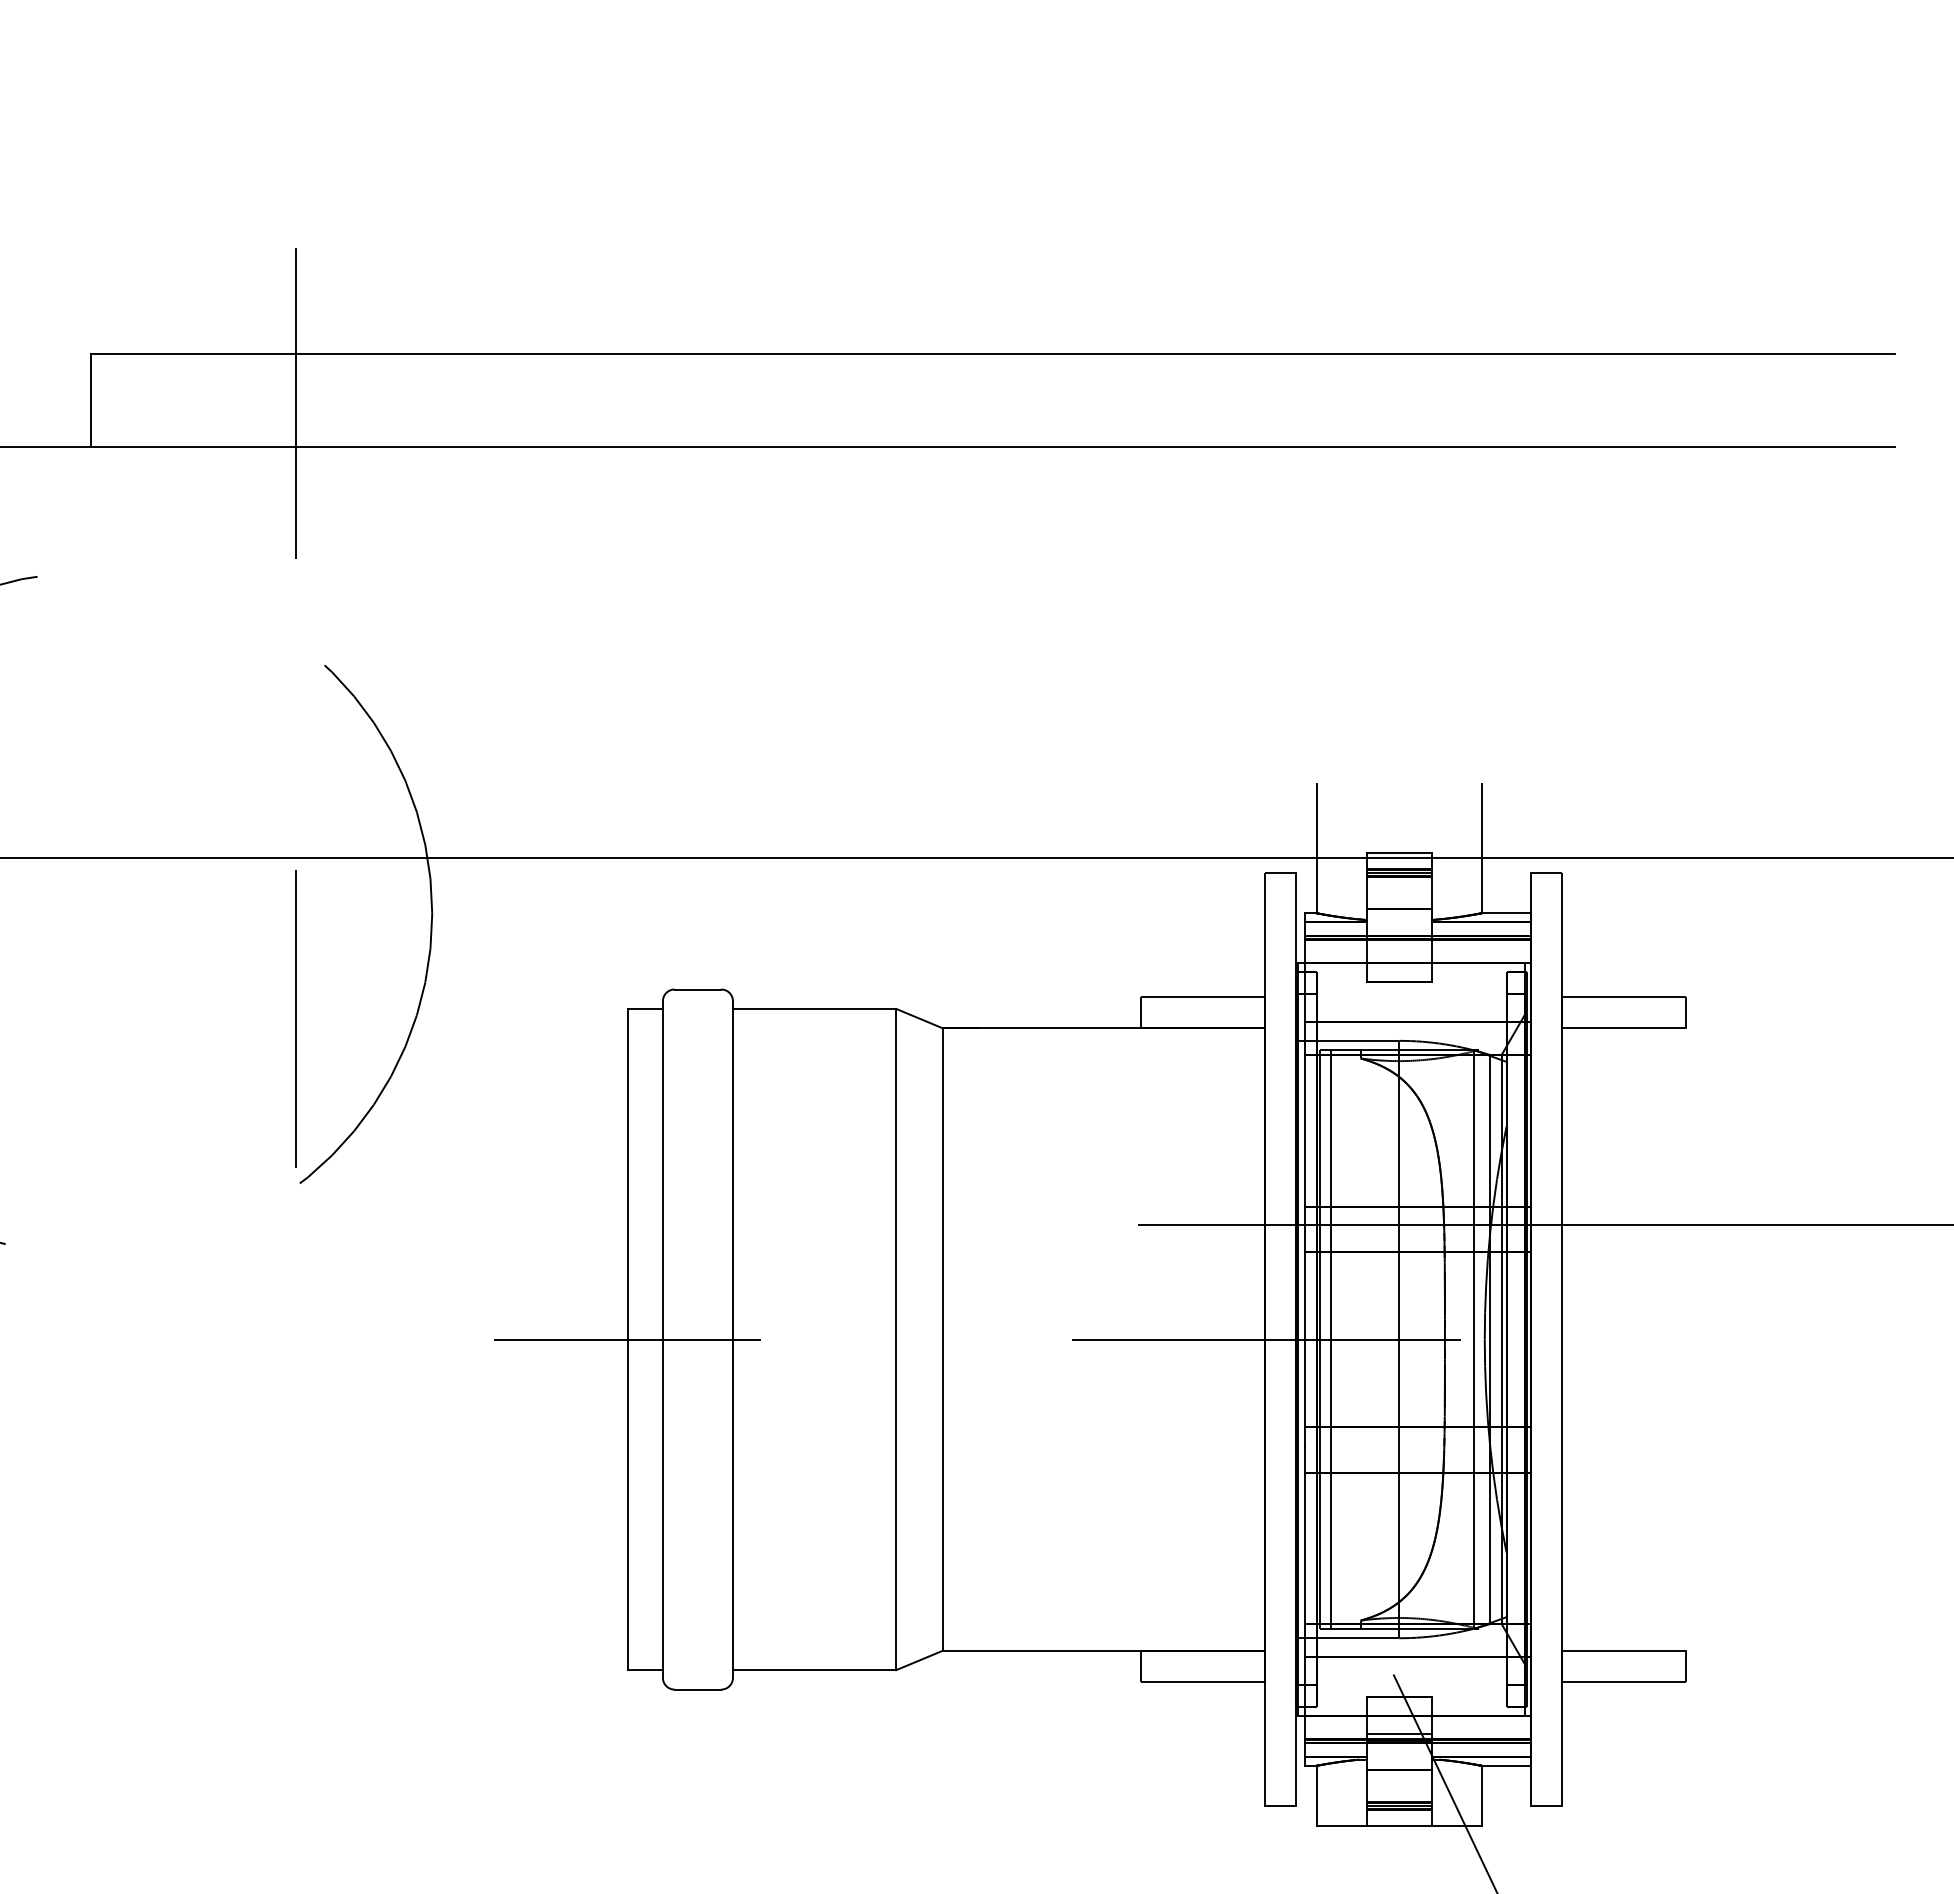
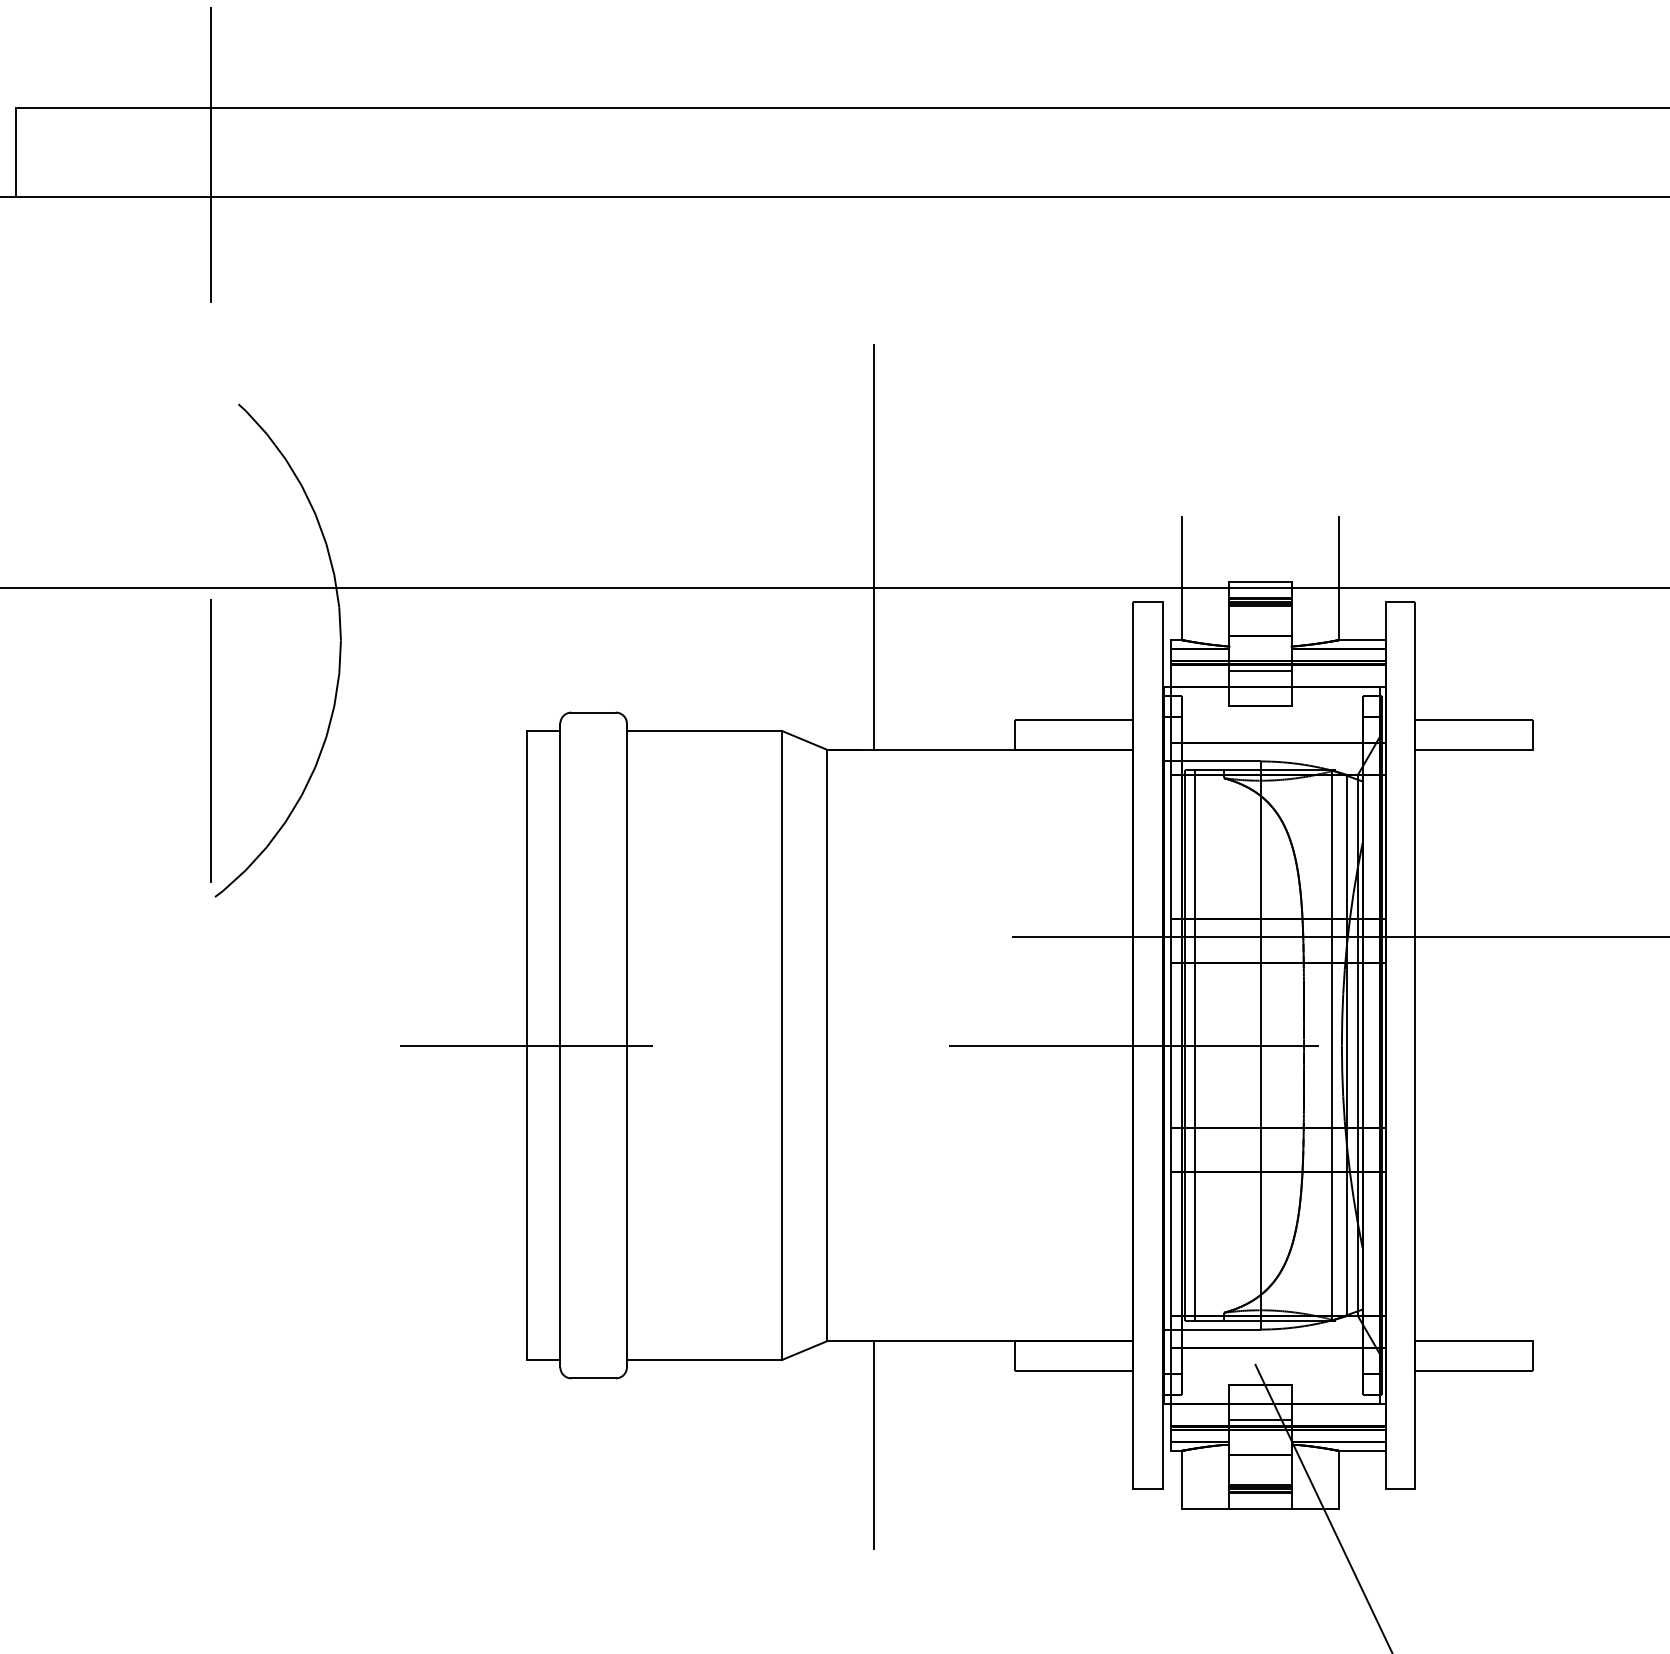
line: (993, 815) -> (874, 547), added
line: (1398, 945) -> (1259, 670), added
line: (993, 1759) -> (874, 1444), added

